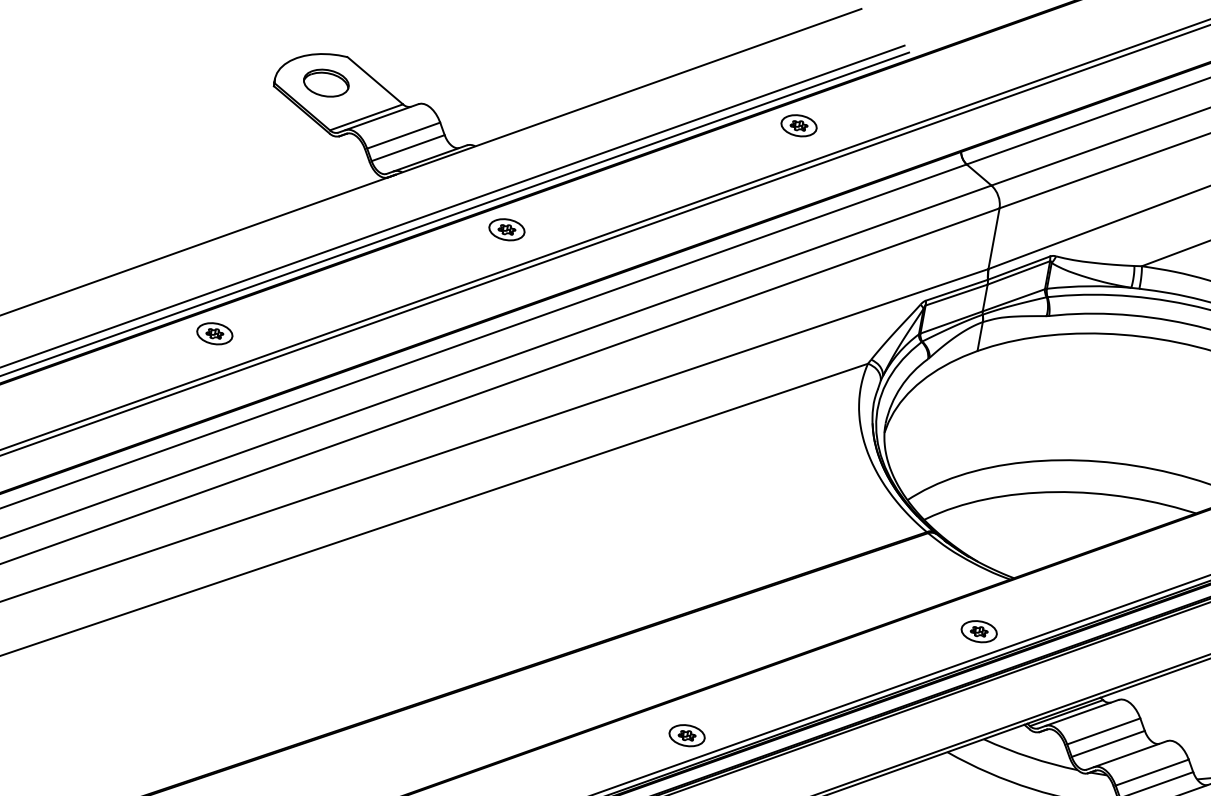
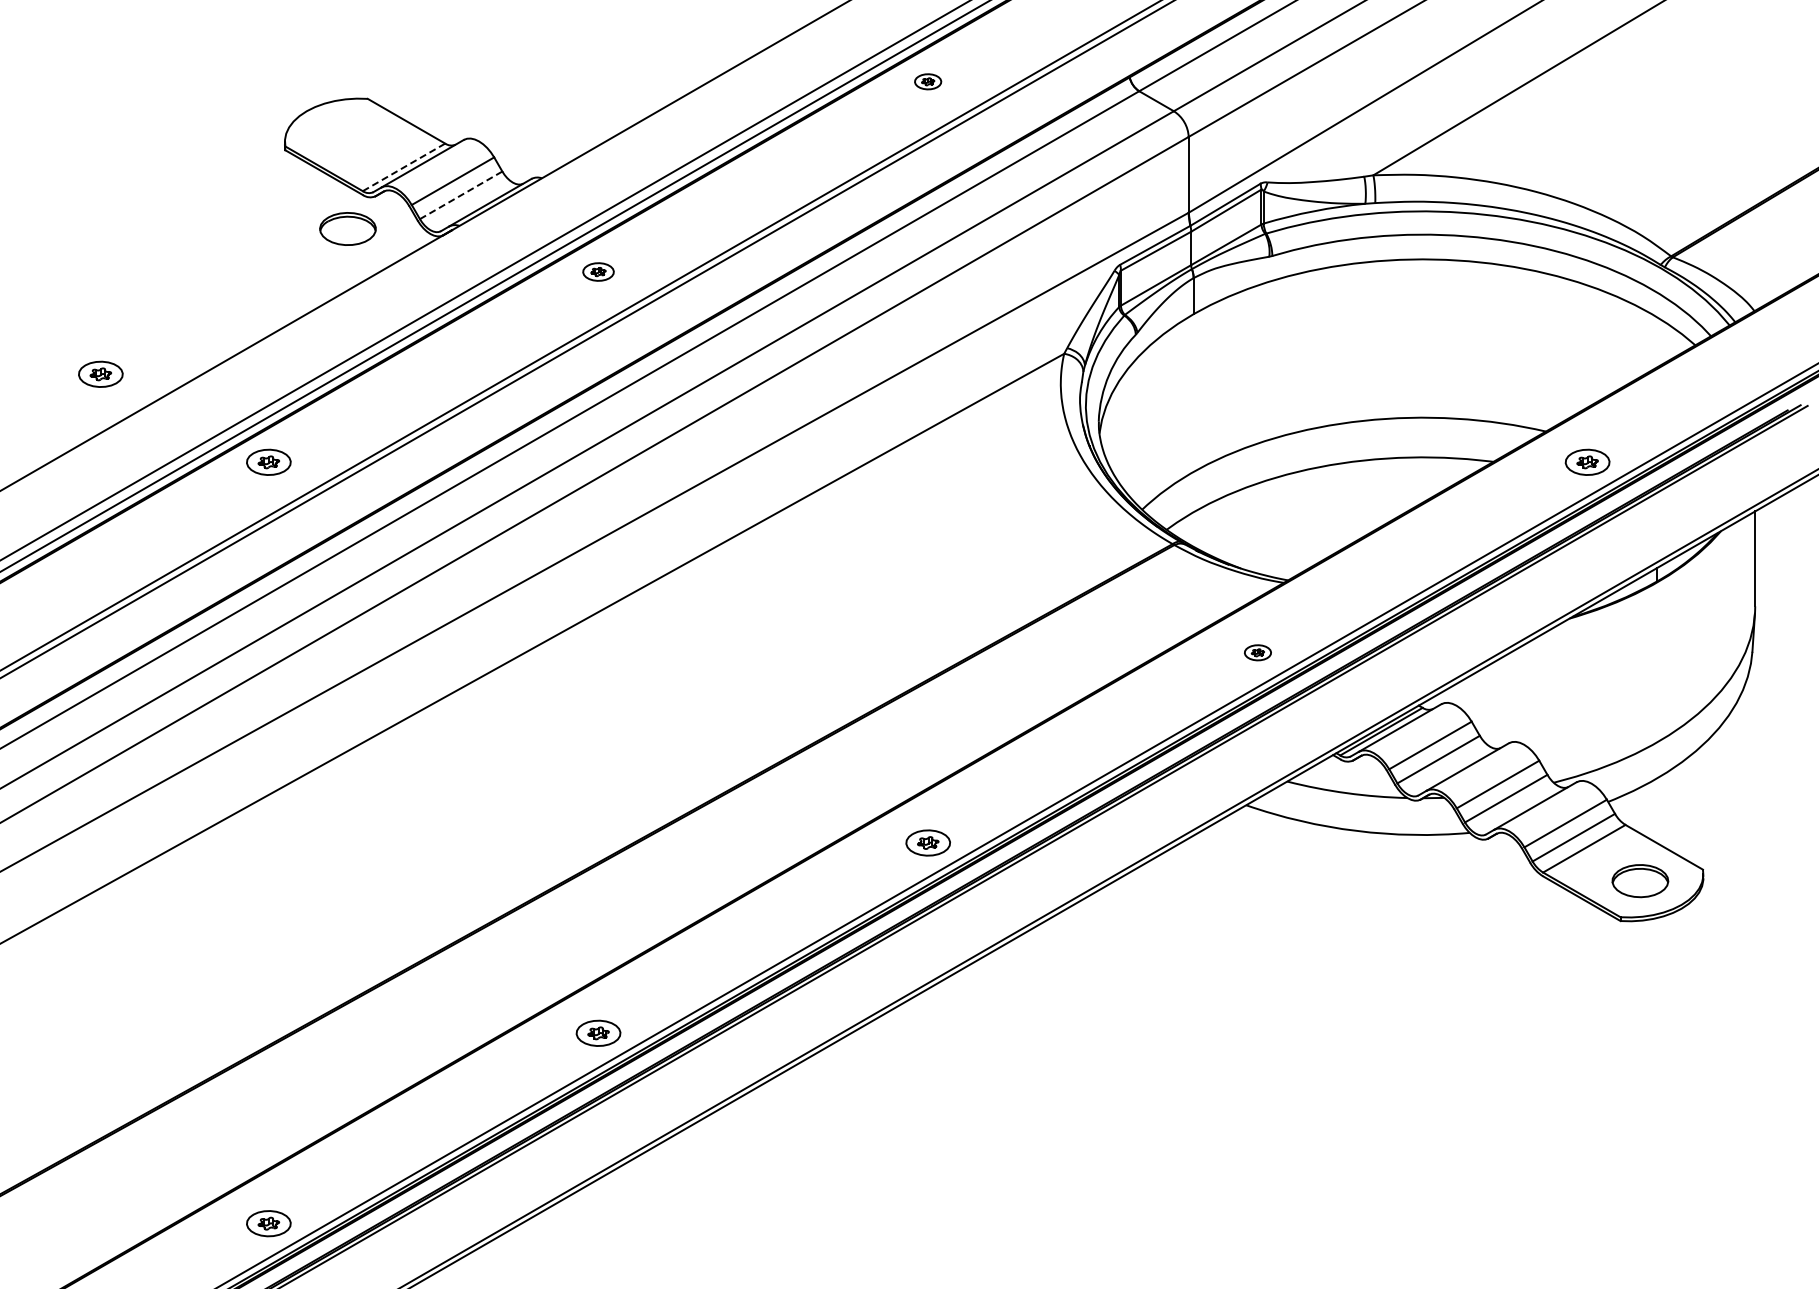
part: (326, 82) -> (347, 228), moved
line: (366, 117) -> (404, 167), solid -> dashed
part: (798, 125) -> (927, 81), size x0.6
line: (408, 148) -> (461, 195), solid -> dashed
part: (507, 229) -> (598, 271), size x0.7
part: (93, 237) -> (100, 373), added
part: (978, 631) -> (1257, 652), size x0.6

